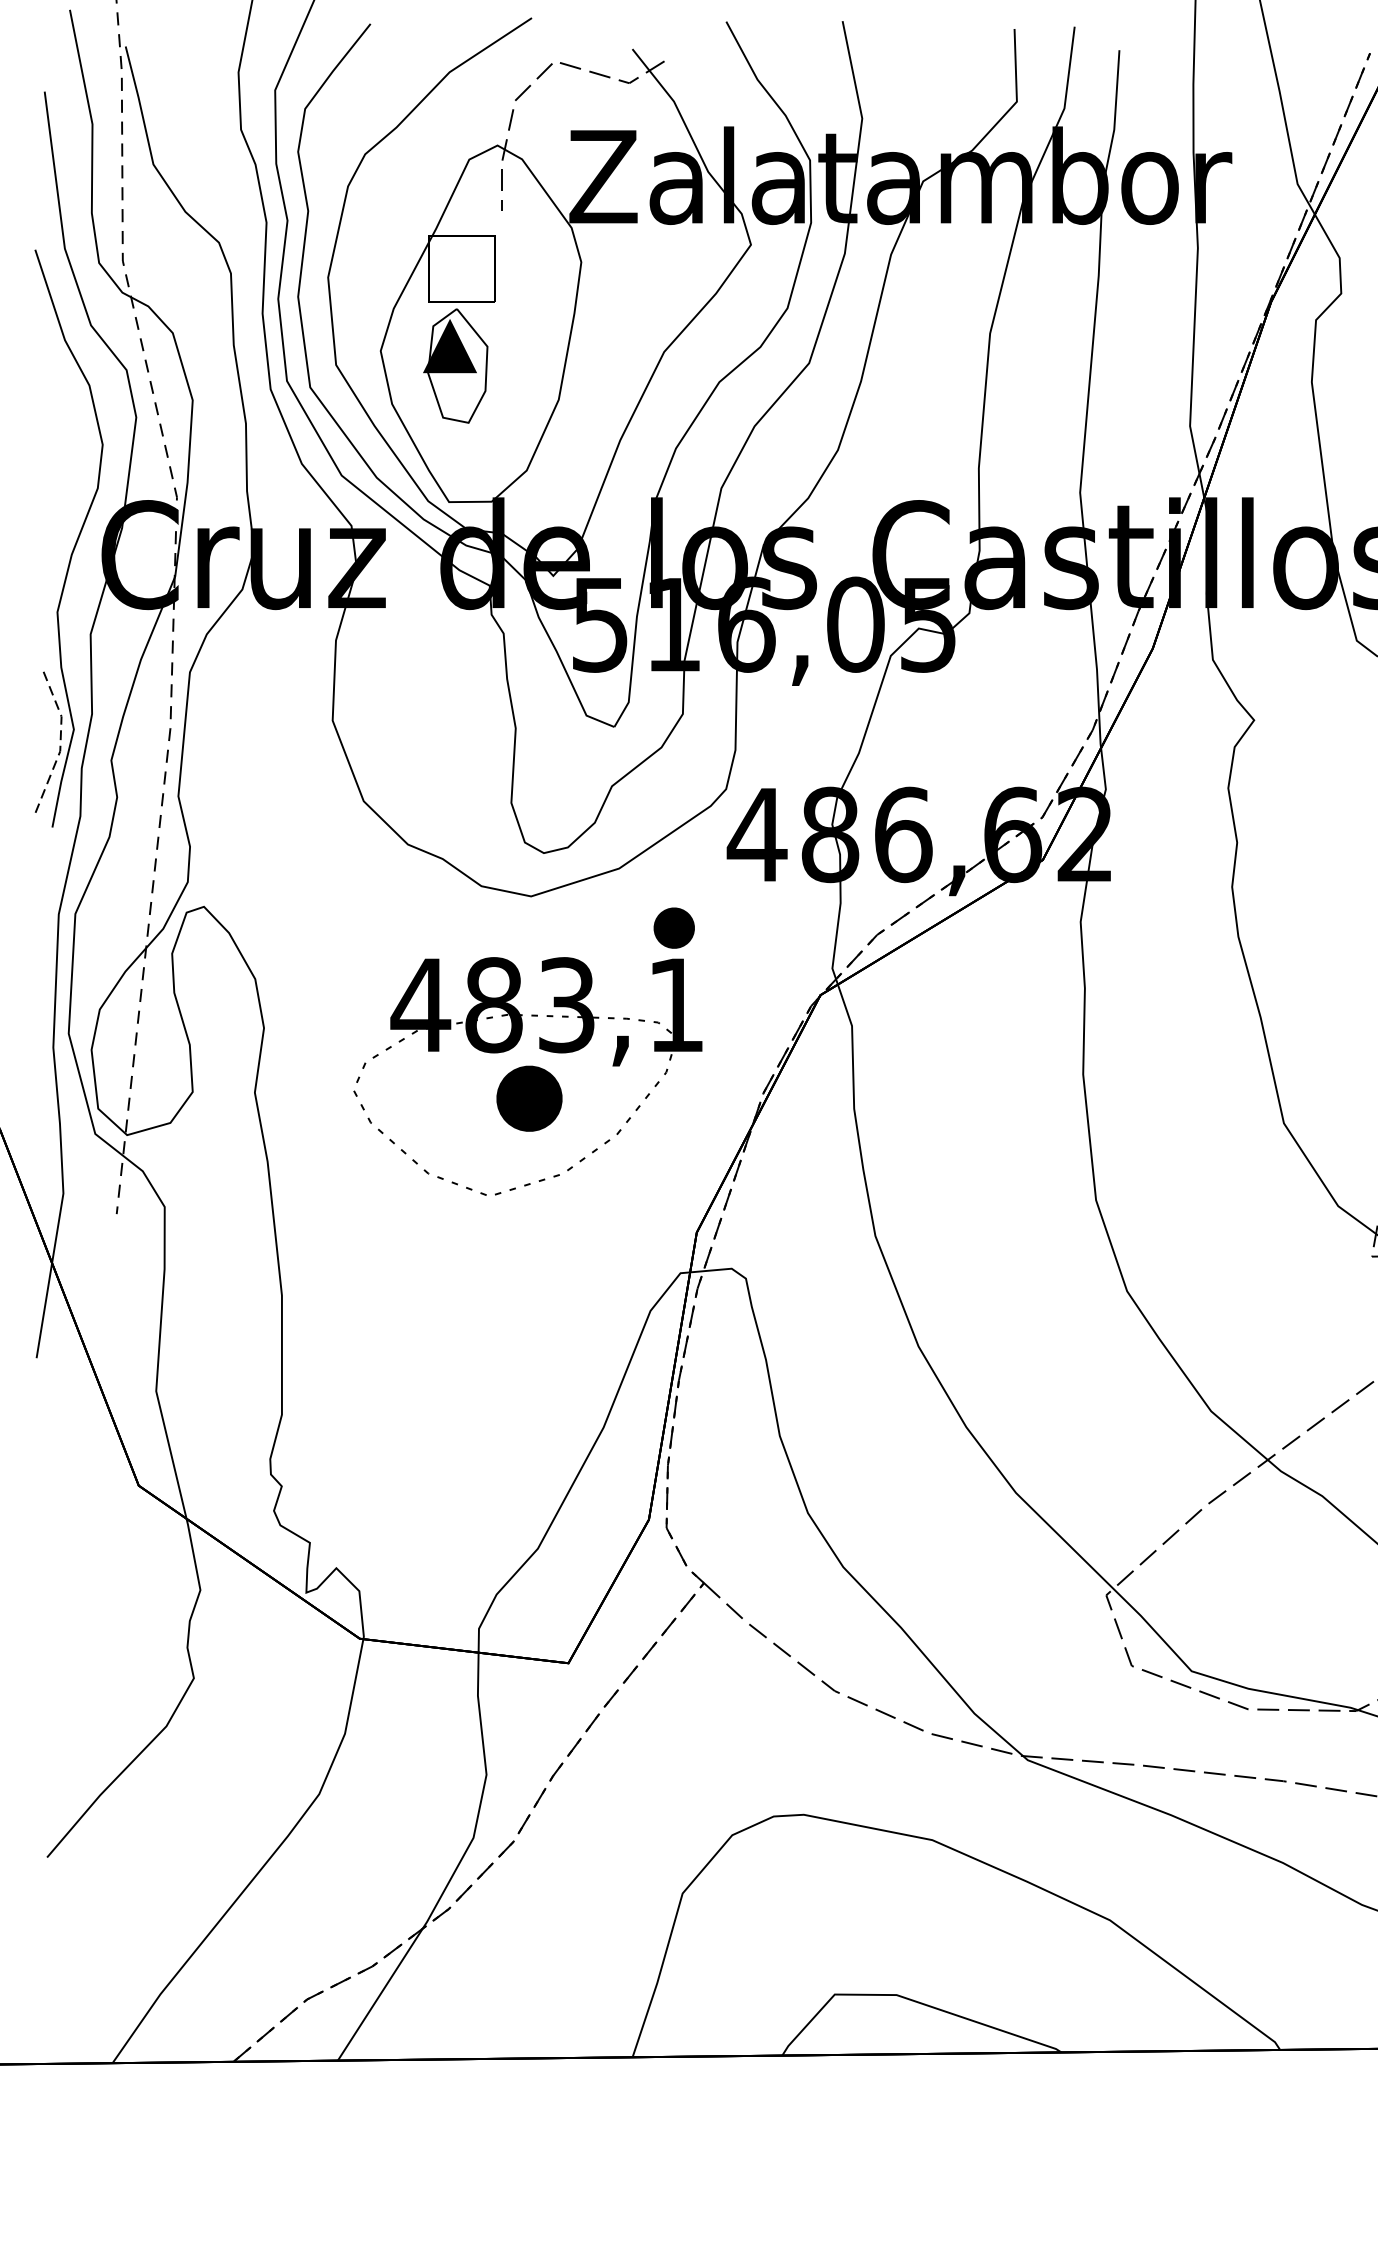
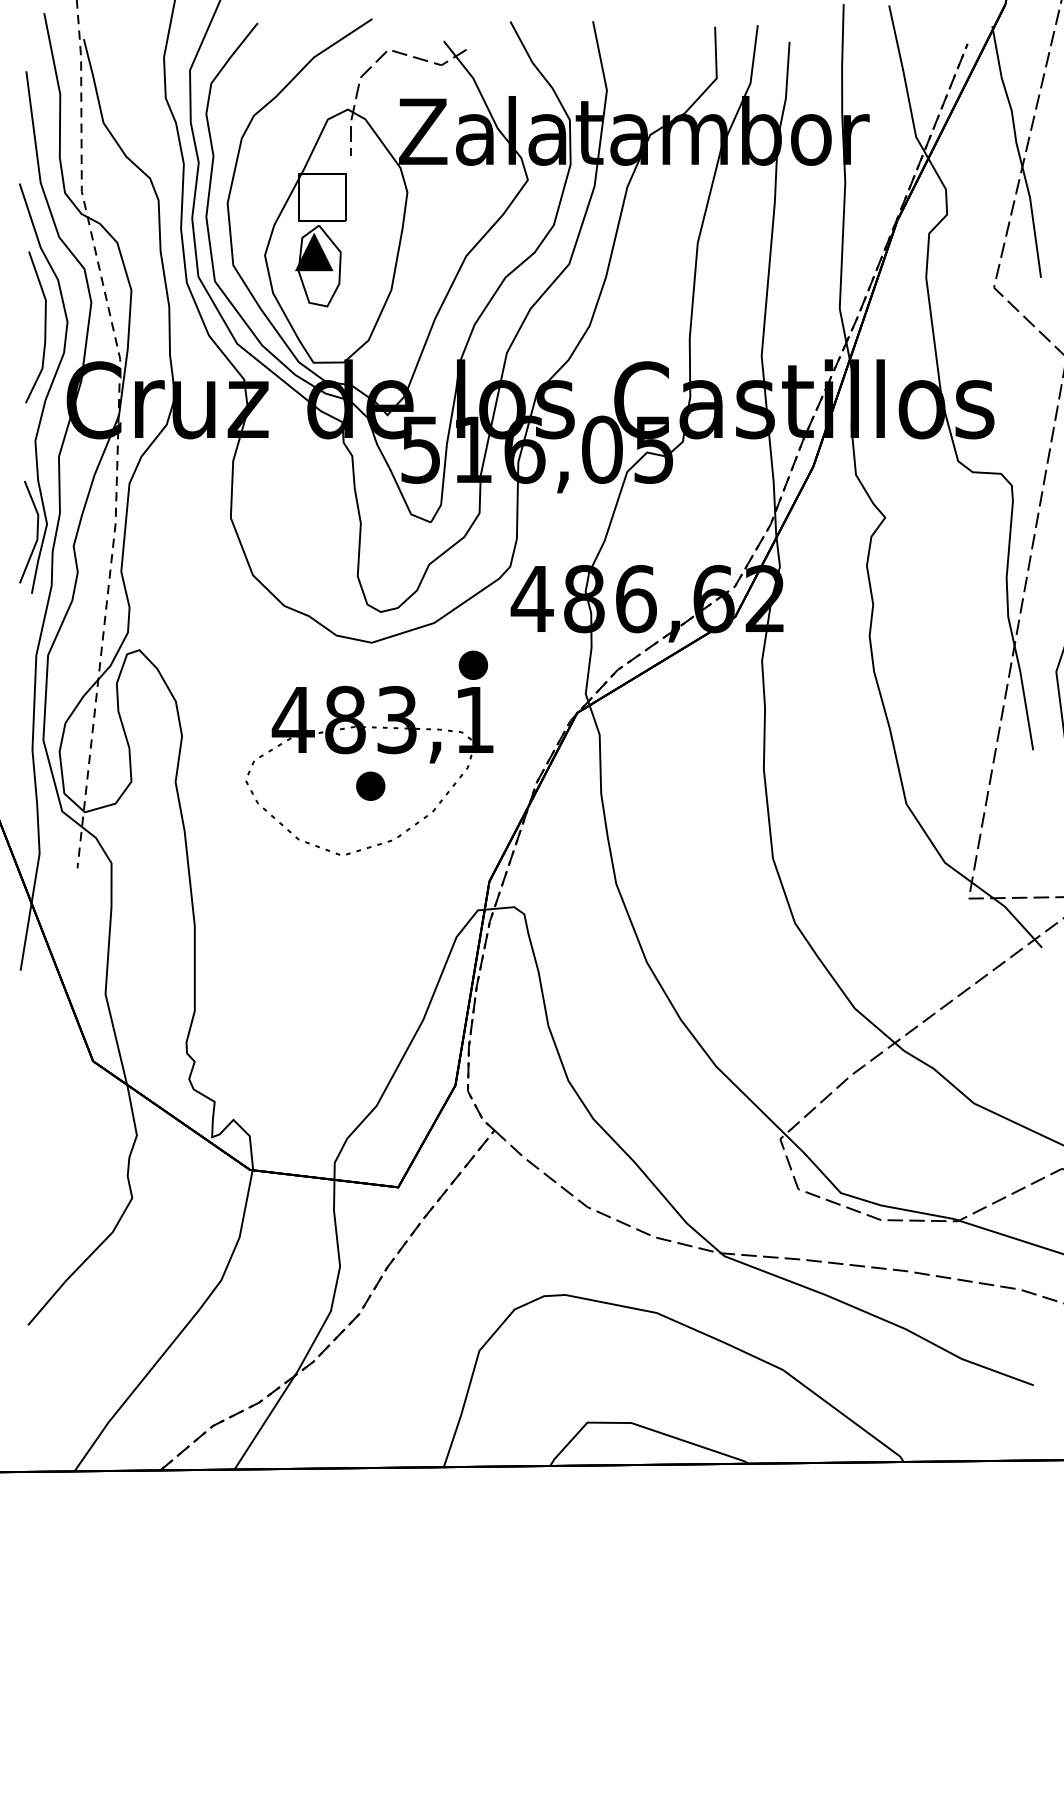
line: (70, 452) -> (44, 327), added
line: (60, 741) -> (37, 532), dashed -> solid
part: (529, 1097) -> (370, 785), size x0.62

